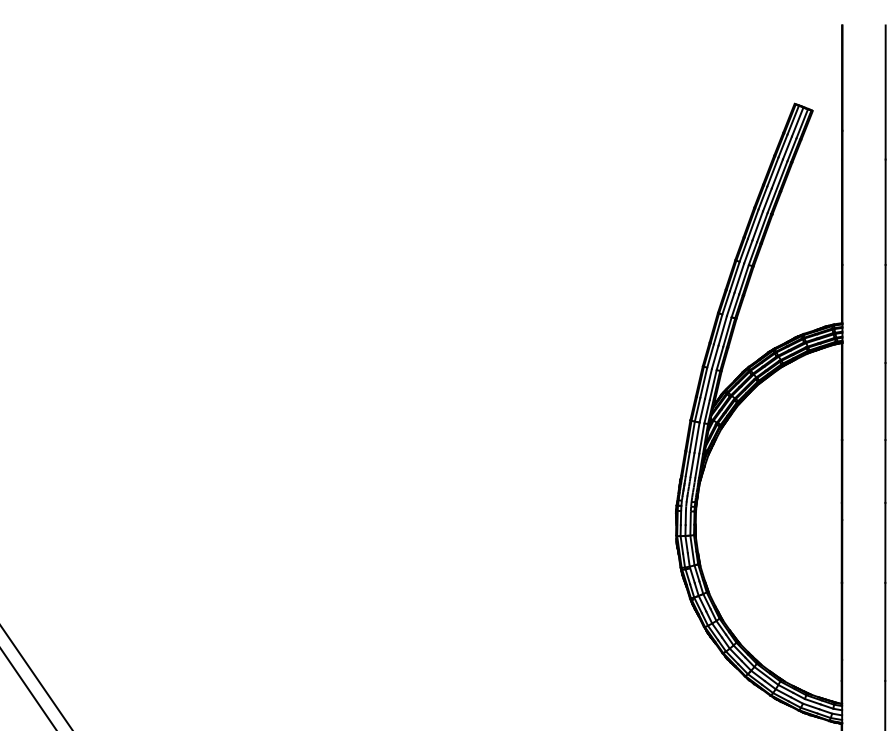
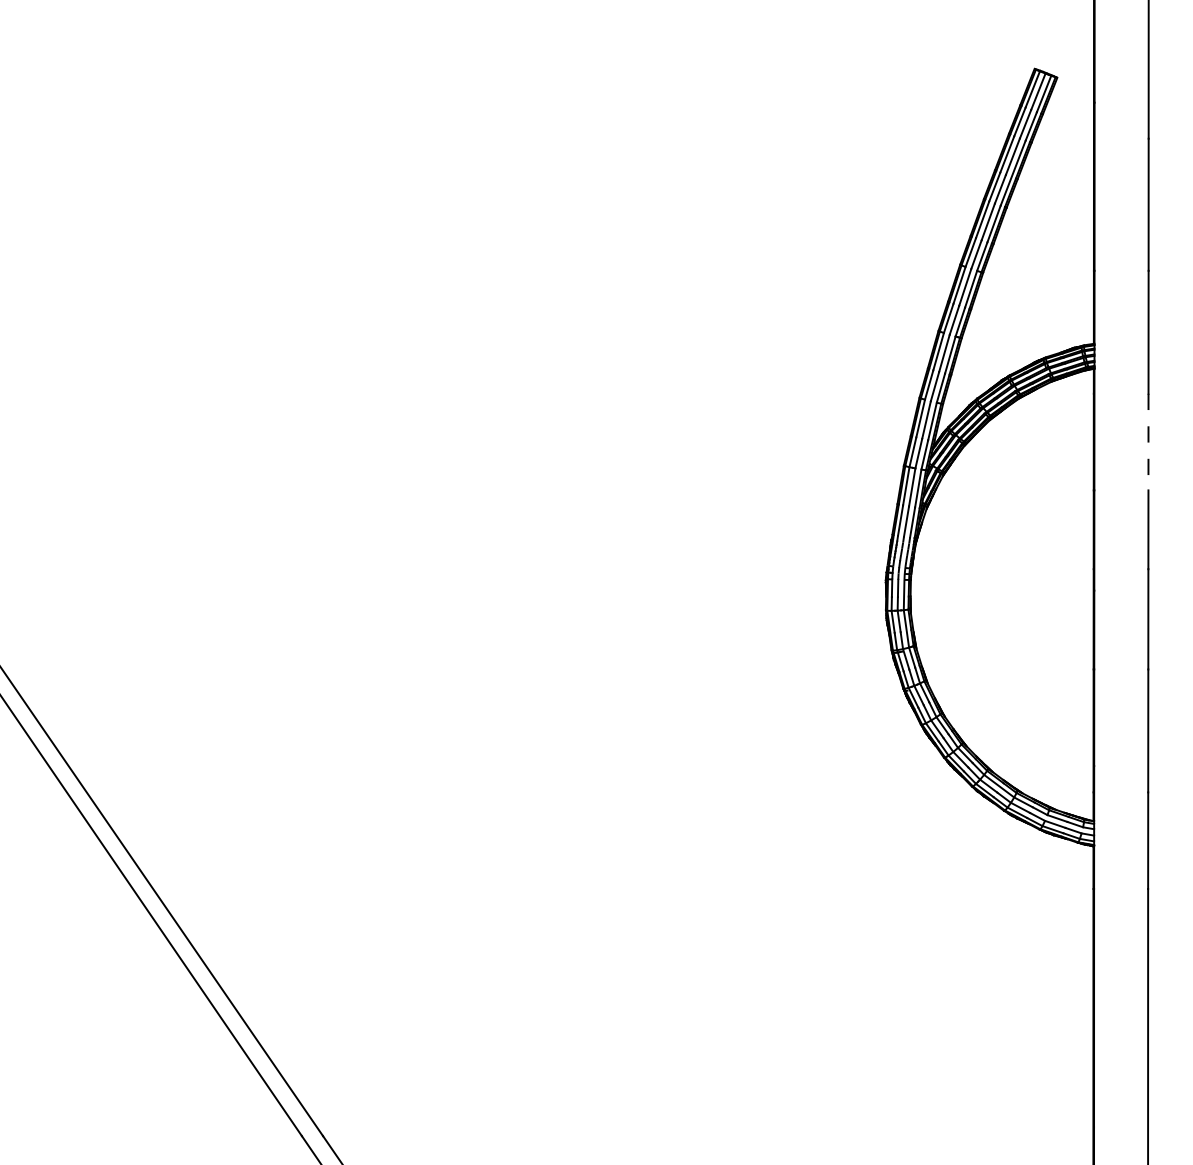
line: (885, 401) -> (1148, 442), solid -> dashed

